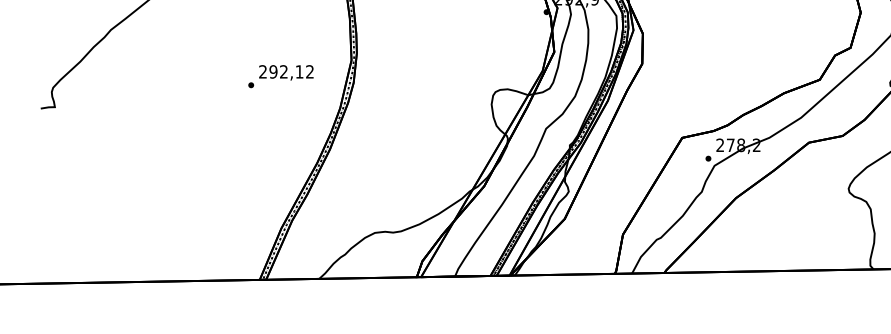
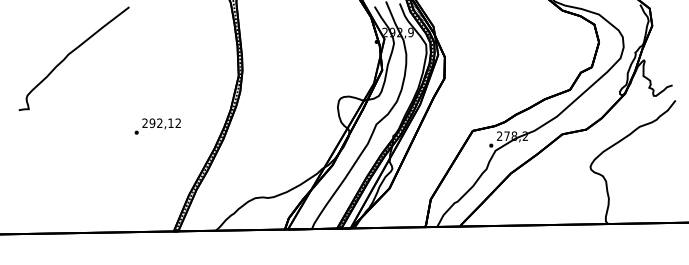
text: (280, 76) -> (157, 126), moved

